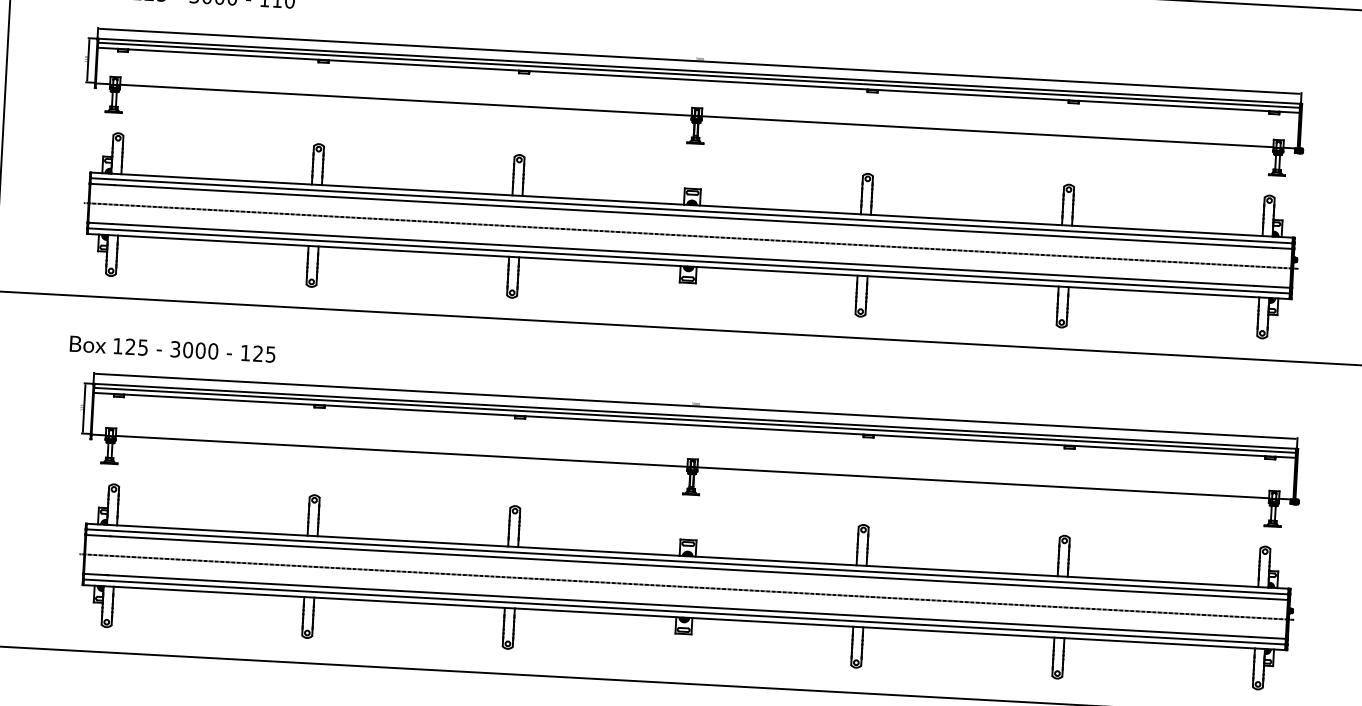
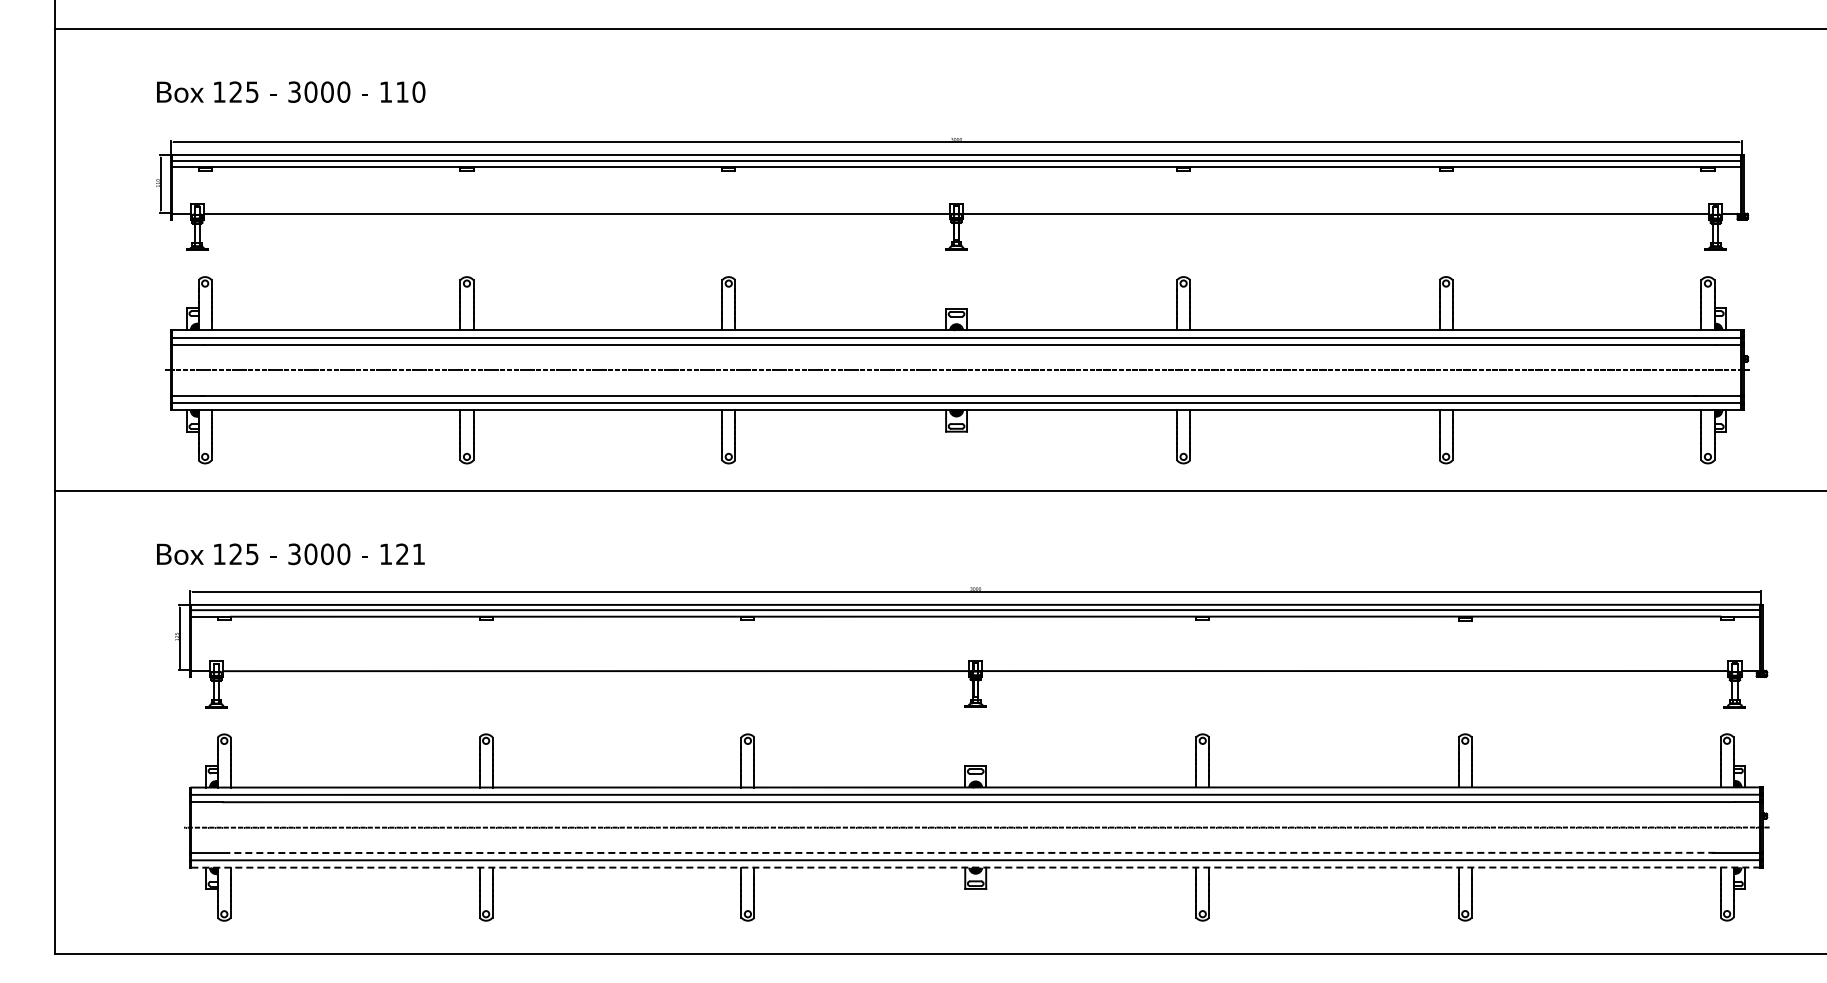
text: (270, 354) -> (418, 554), 125 -> 121
line: (678, 605) -> (967, 852), solid -> dashed
line: (684, 617) -> (976, 867), solid -> dashed

